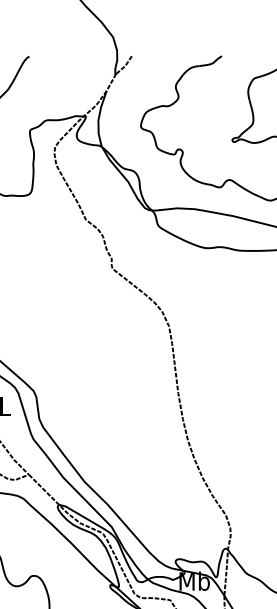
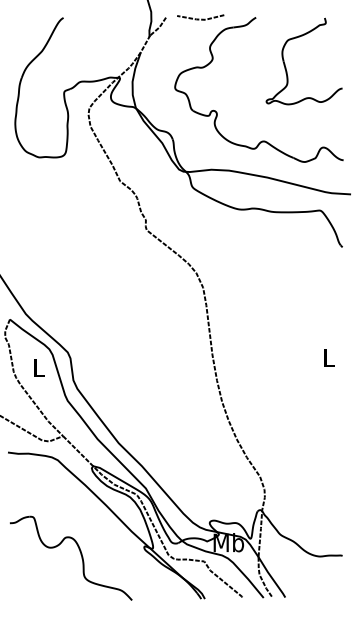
line: (165, 57) -> (199, 18), added

